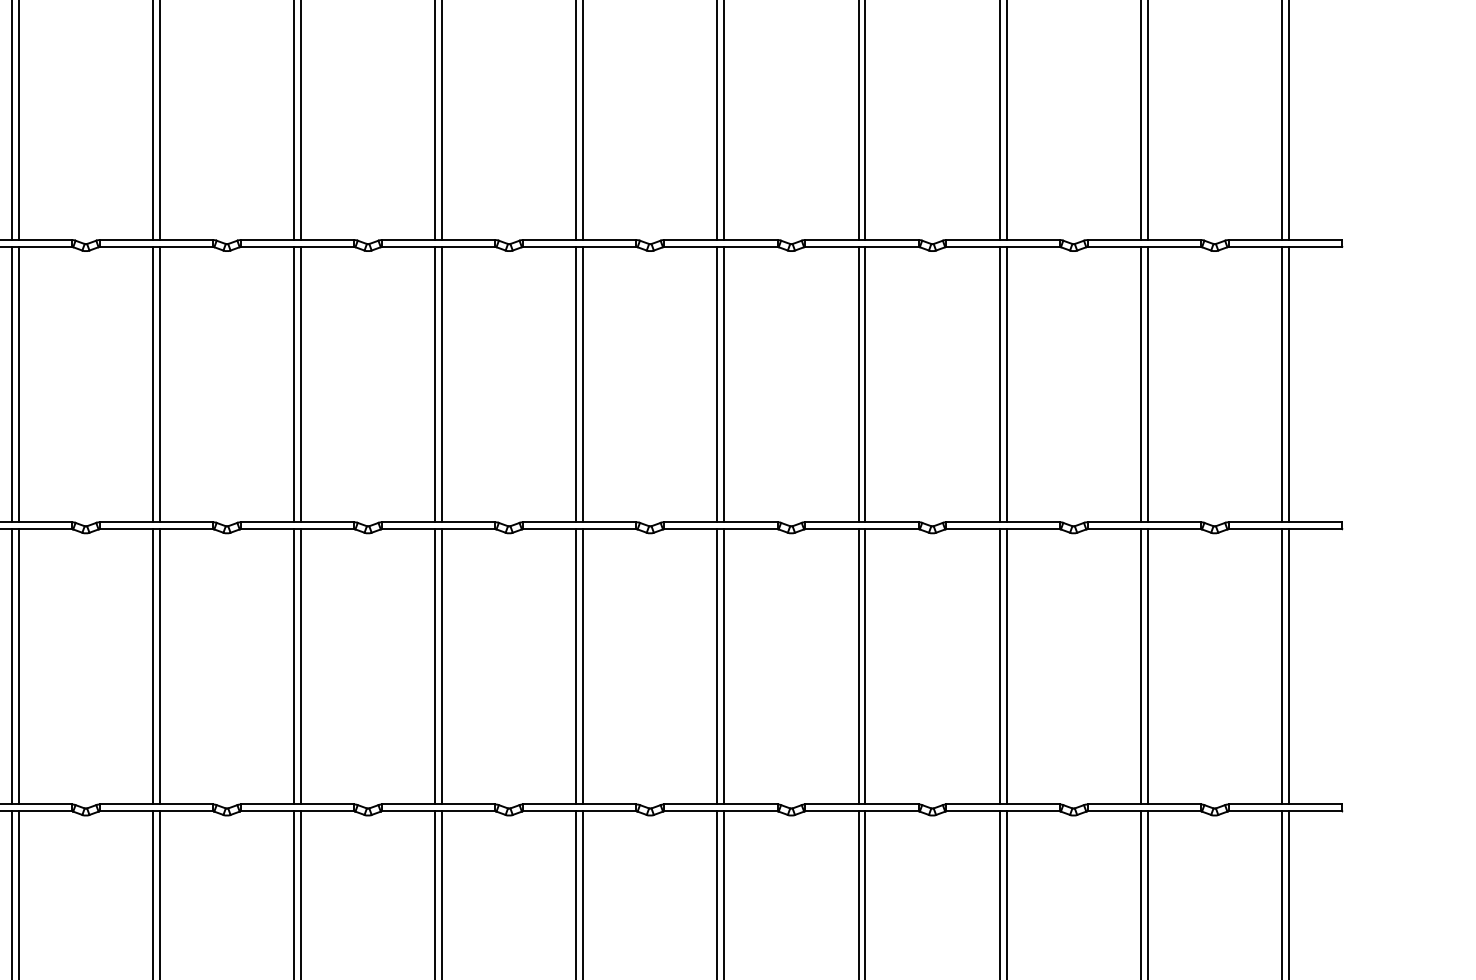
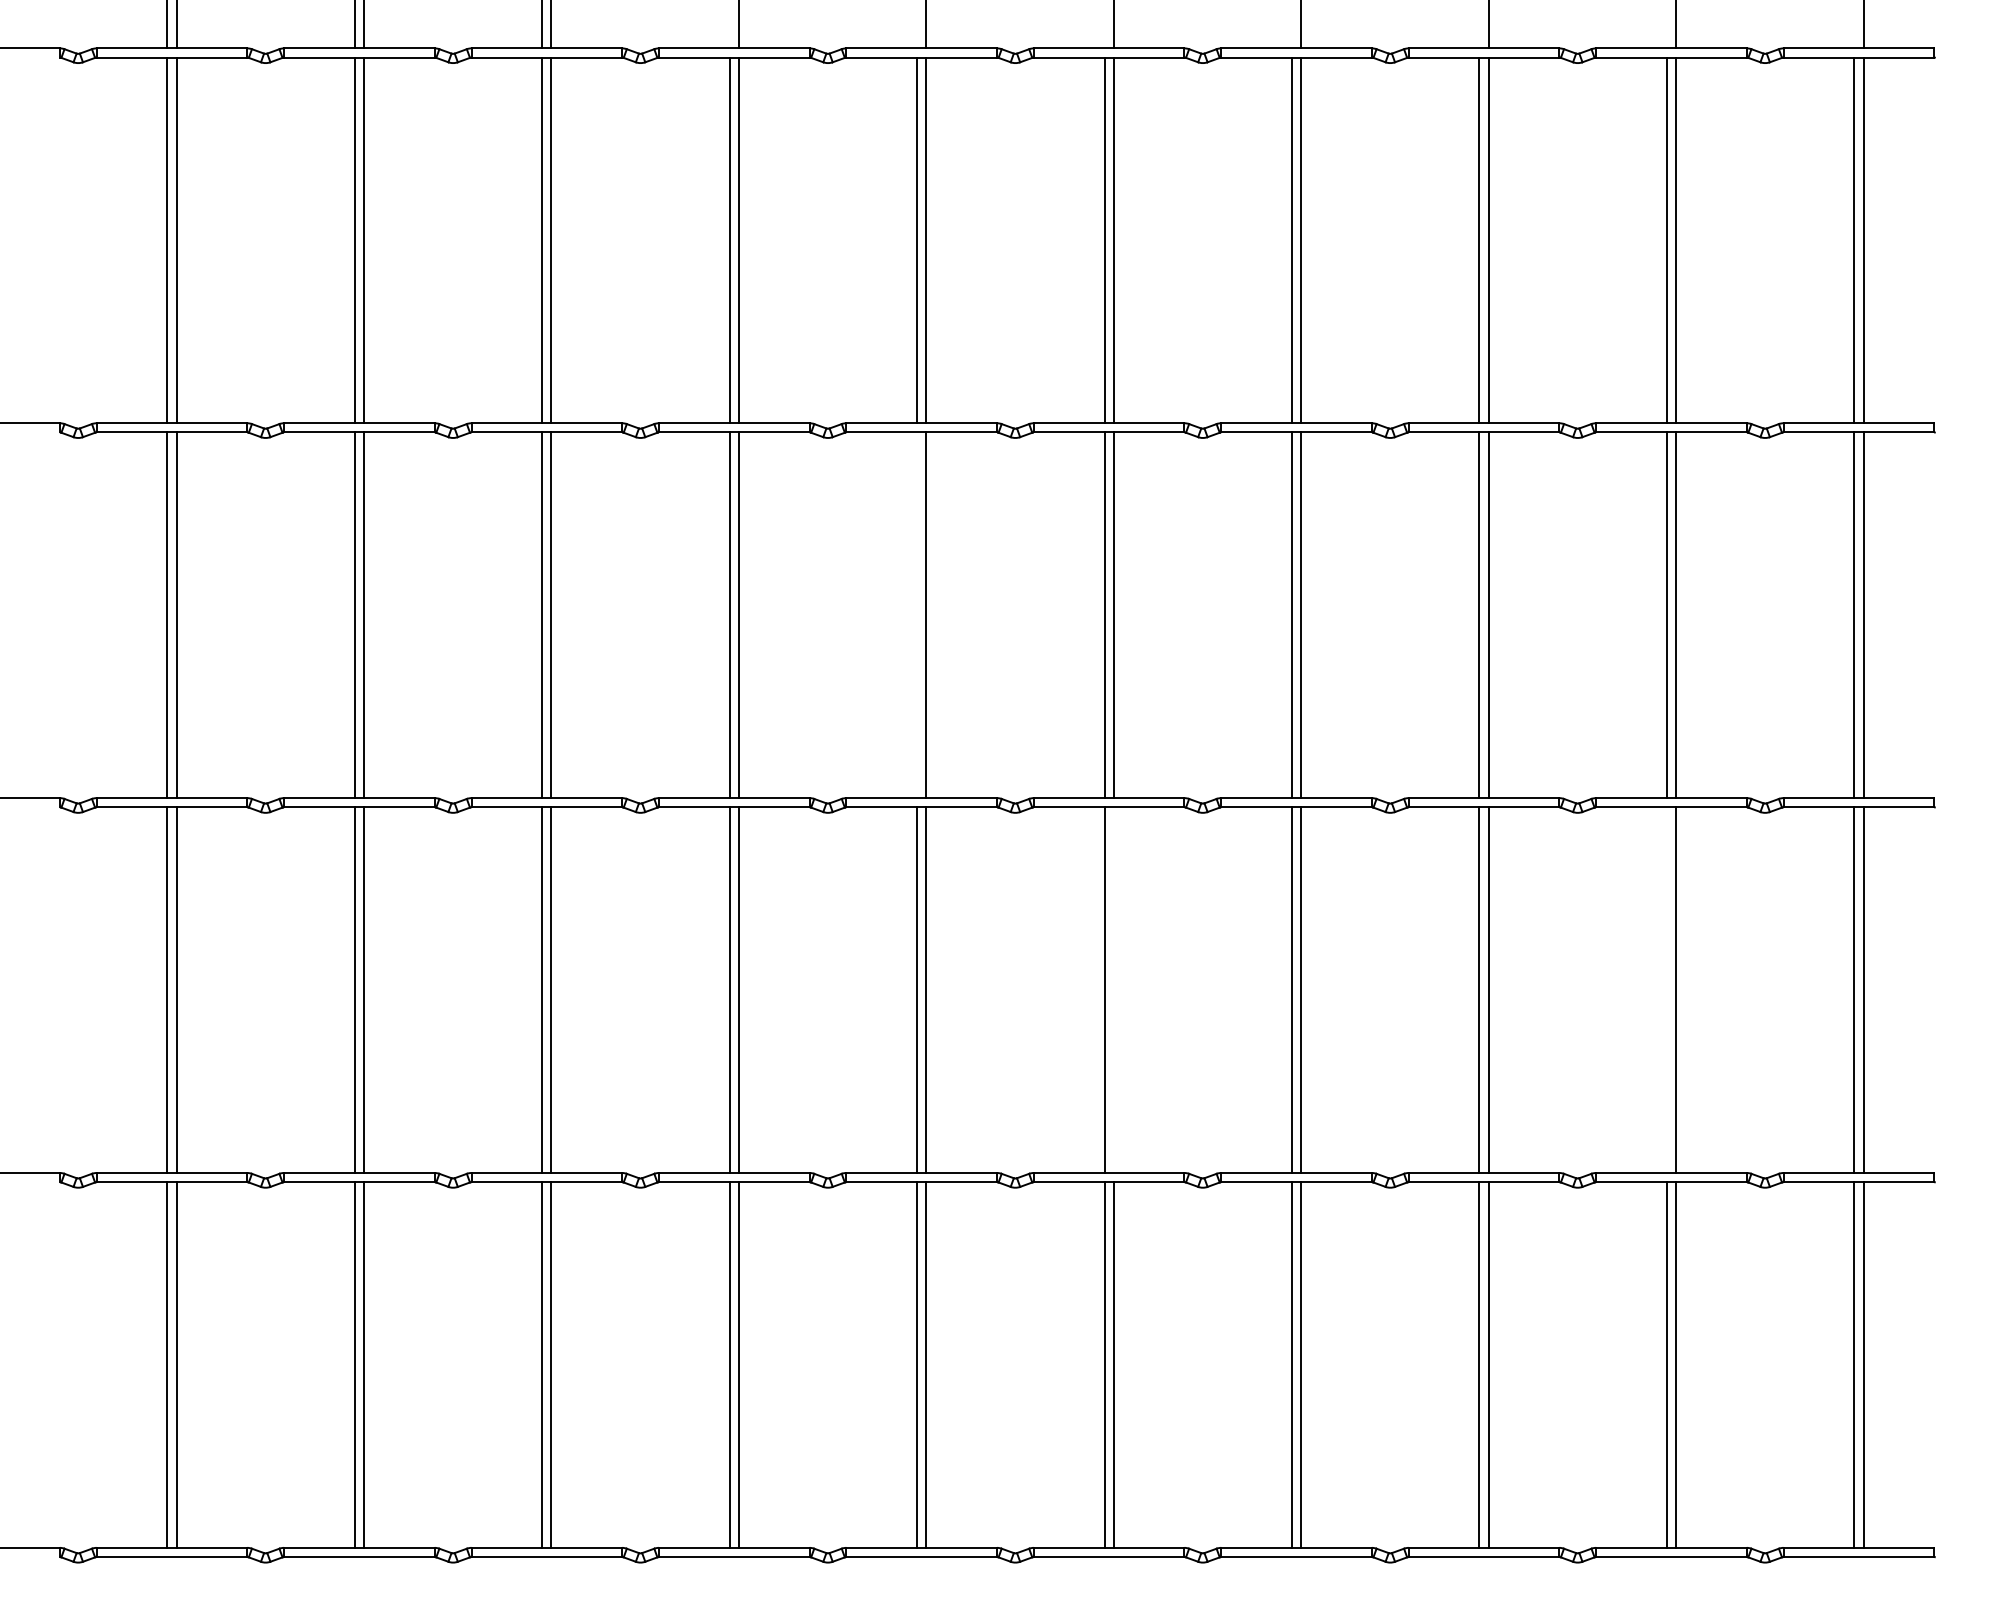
line: (576, 384) -> (917, 615), removed
line: (724, 666) -> (1113, 989), removed
line: (1140, 666) -> (1666, 989), removed

